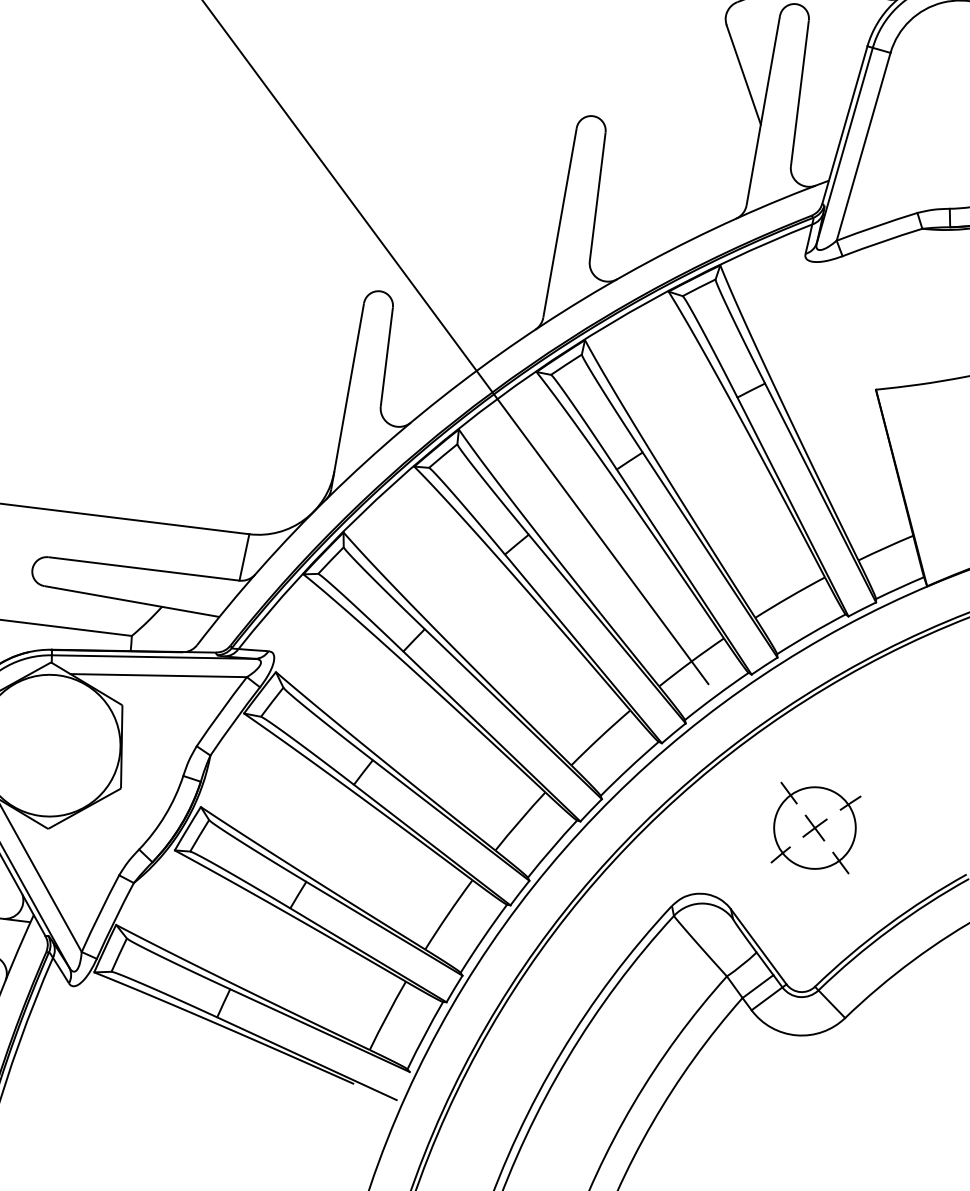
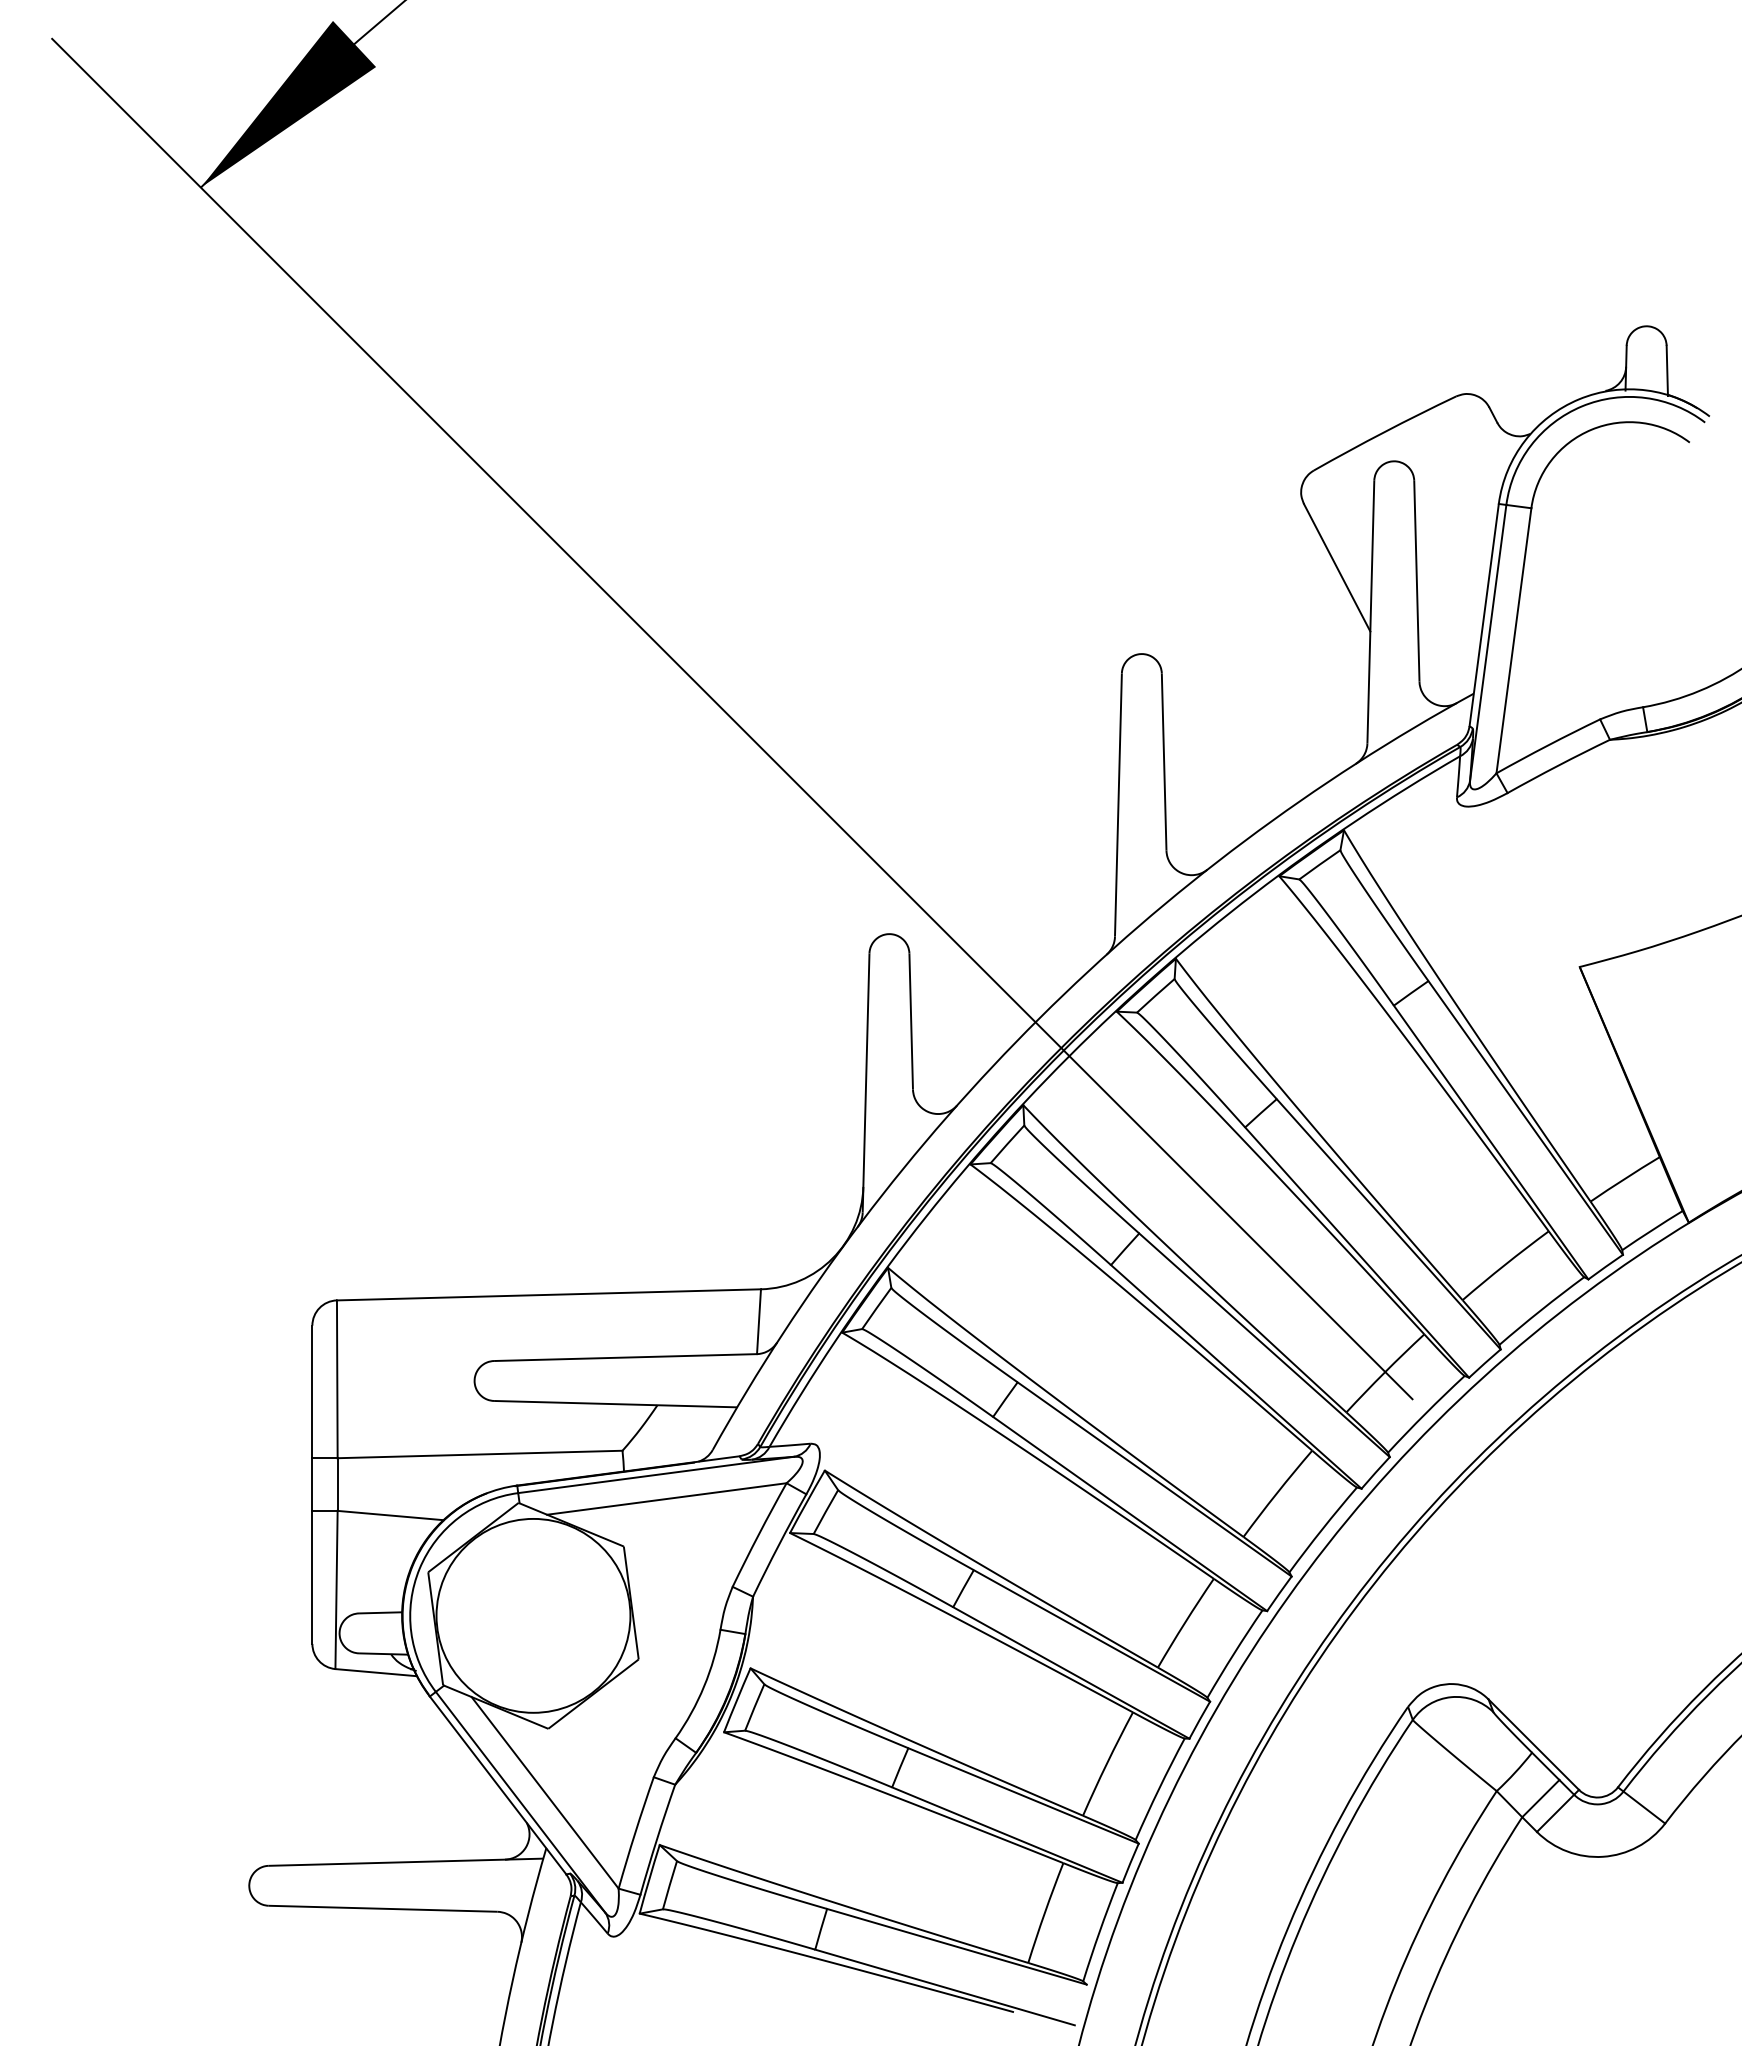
part: (814, 827) -> (1585, 1572), removed

